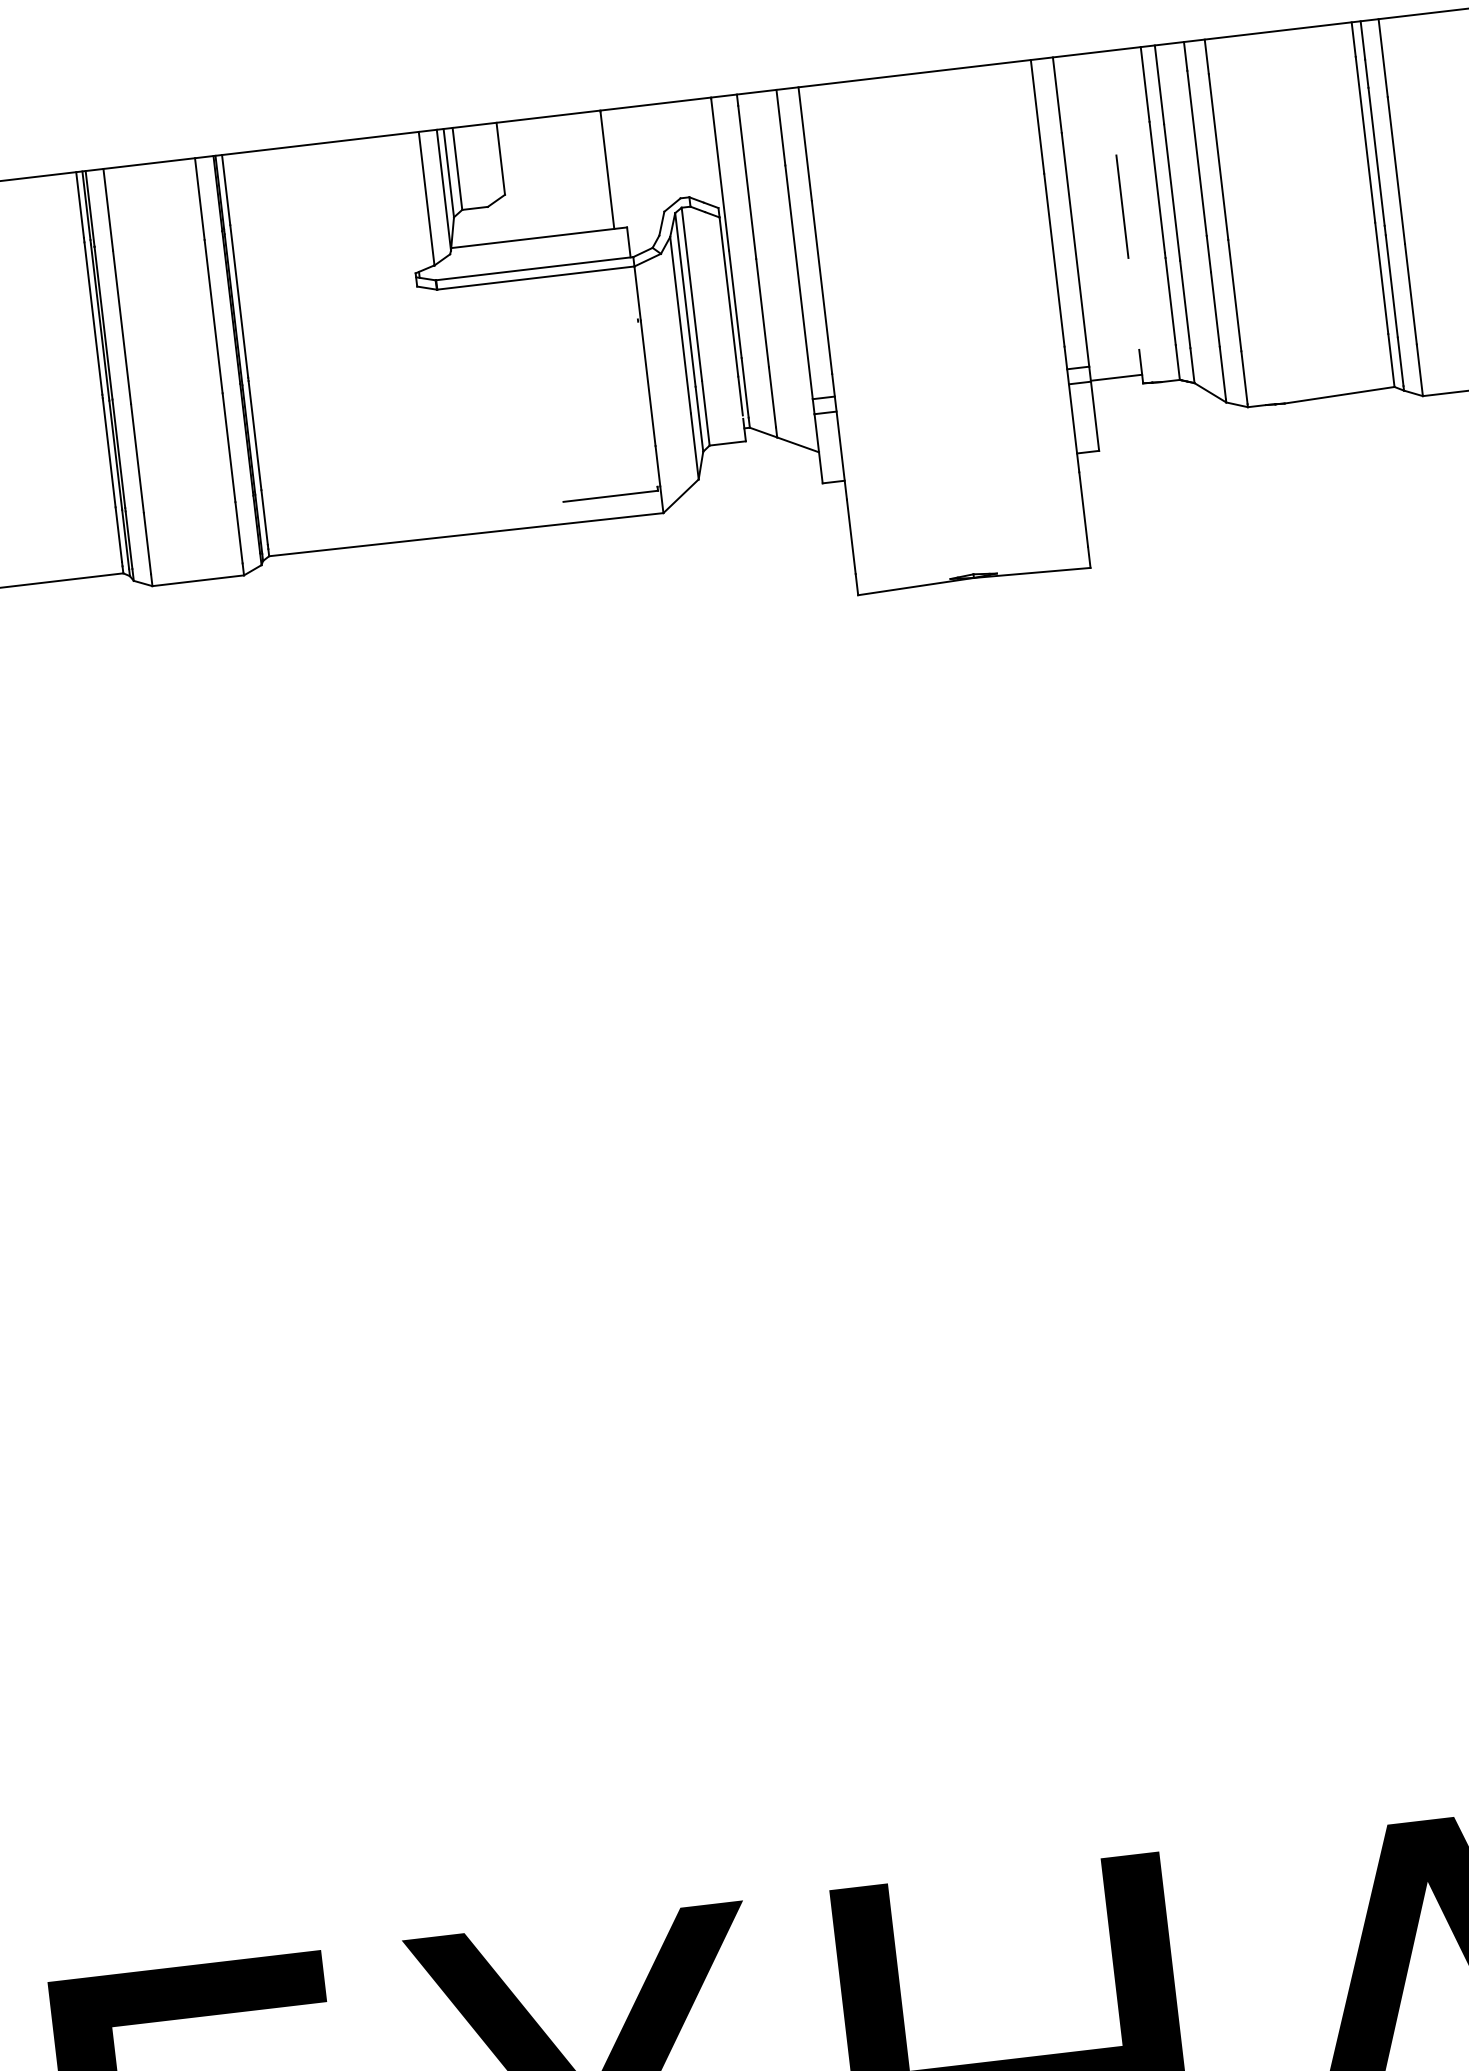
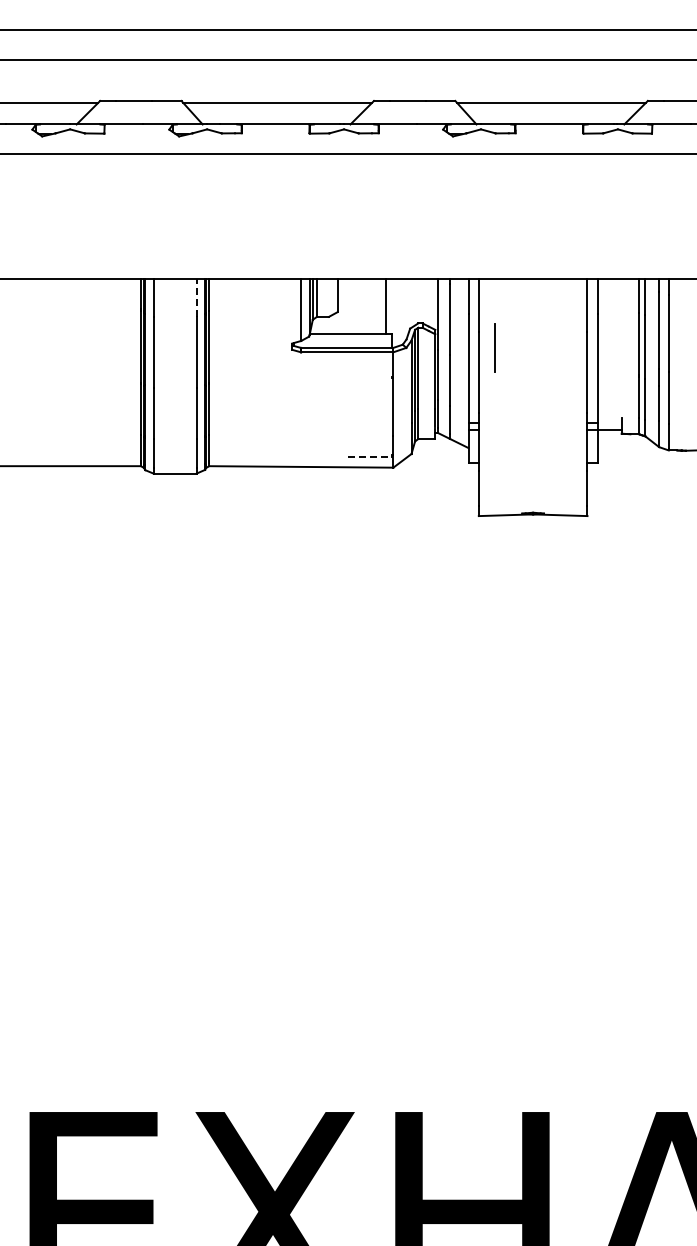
line: (199, 198) -> (196, 297), solid -> dashed
line: (1121, 205) -> (494, 347), moved
line: (611, 497) -> (370, 457), solid -> dashed

